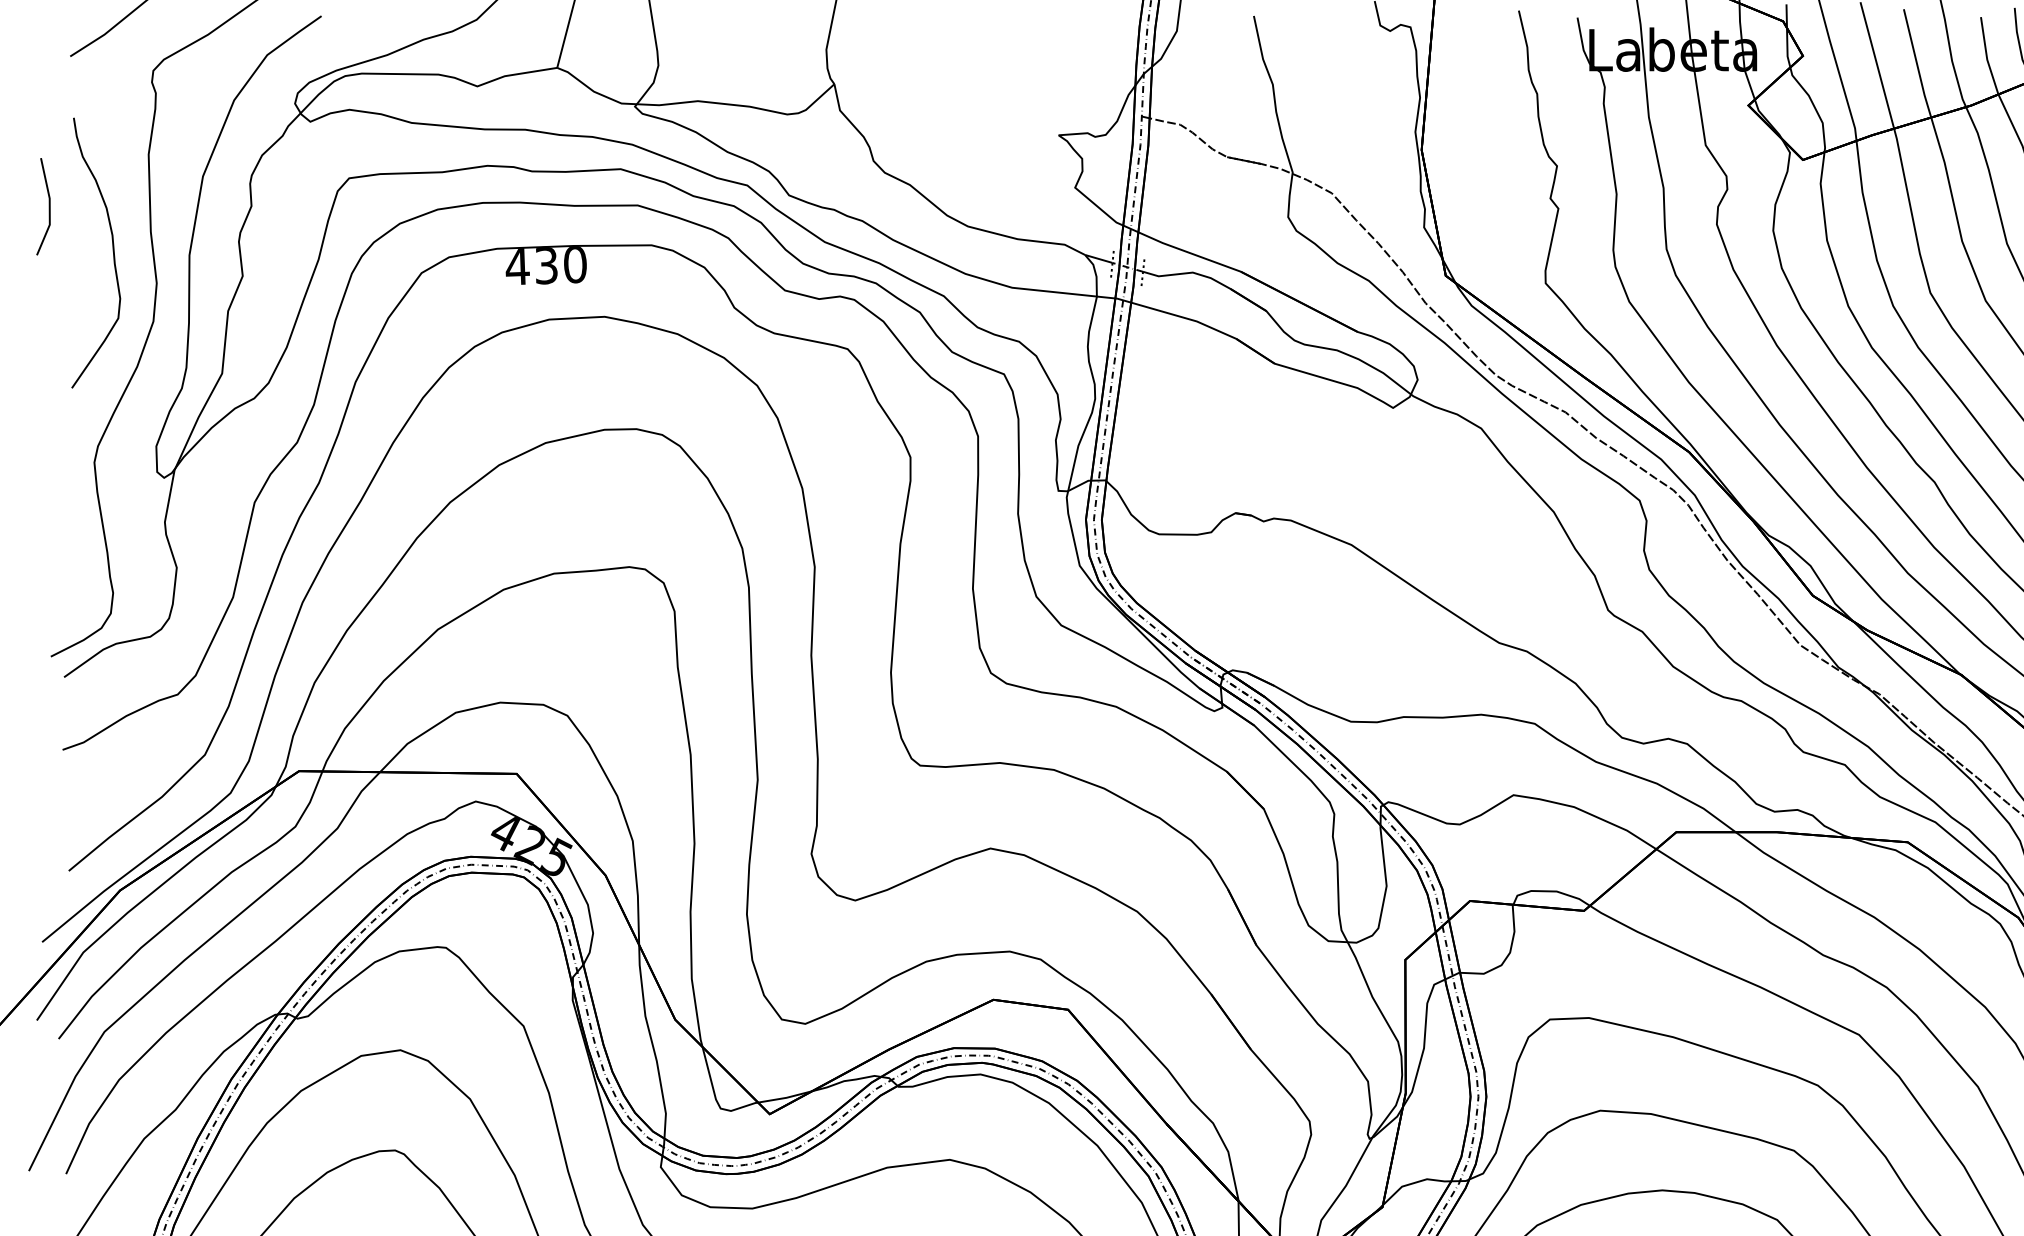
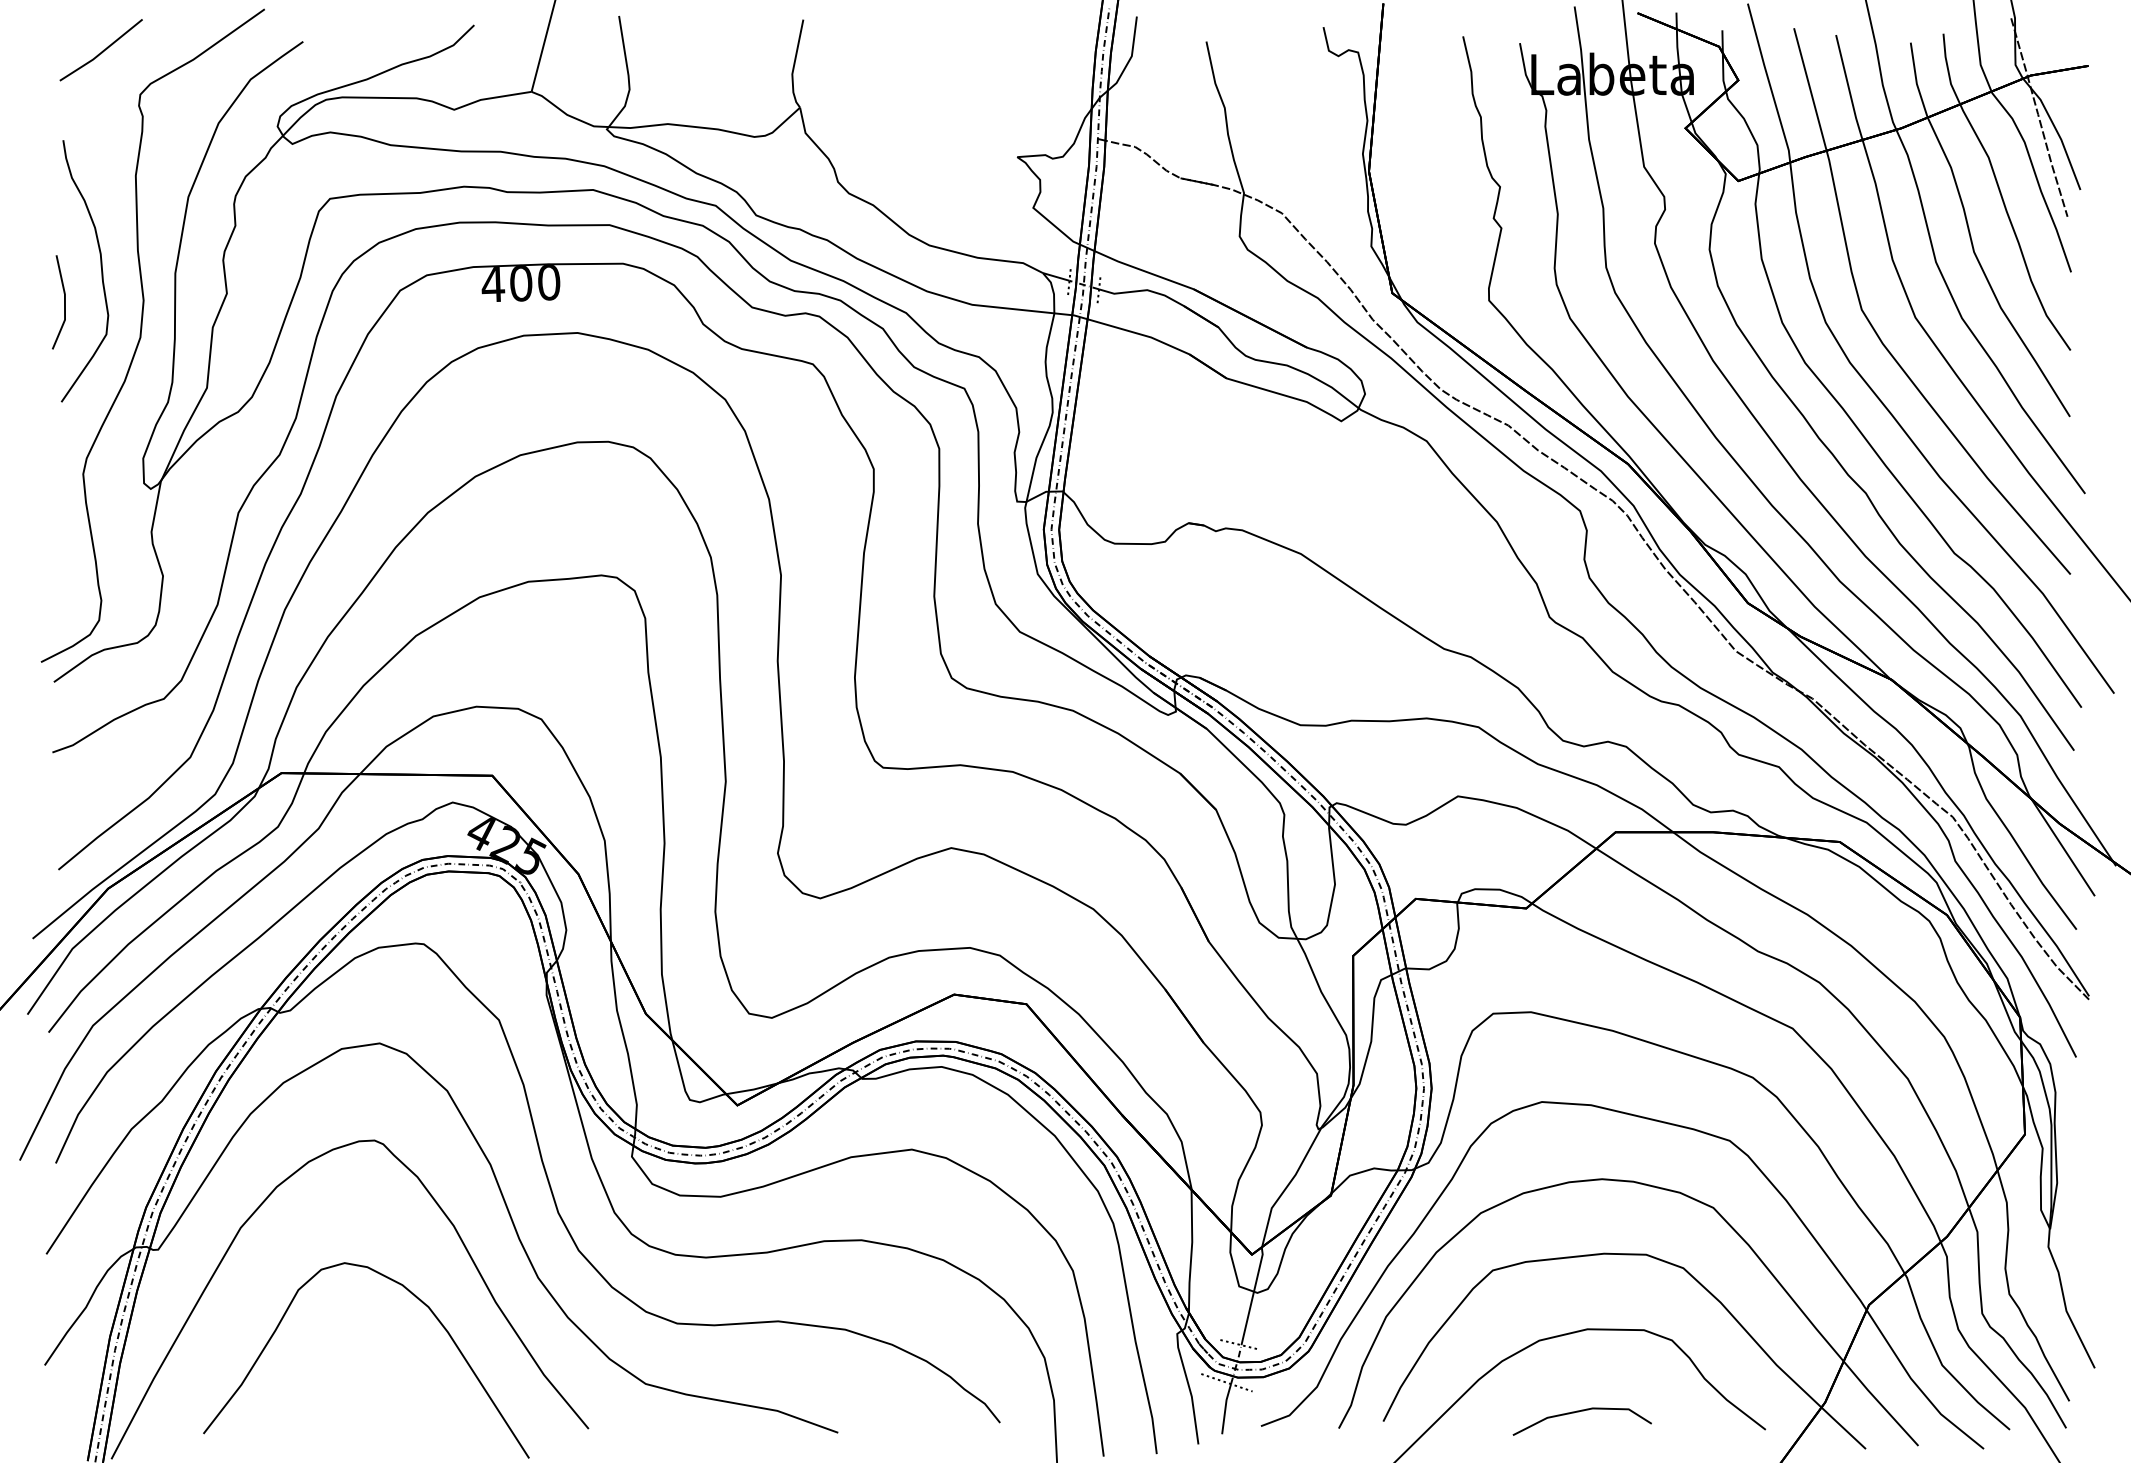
line: (49, 206) -> (64, 302), moved
text: (546, 265) -> (521, 283), 430 -> 400

